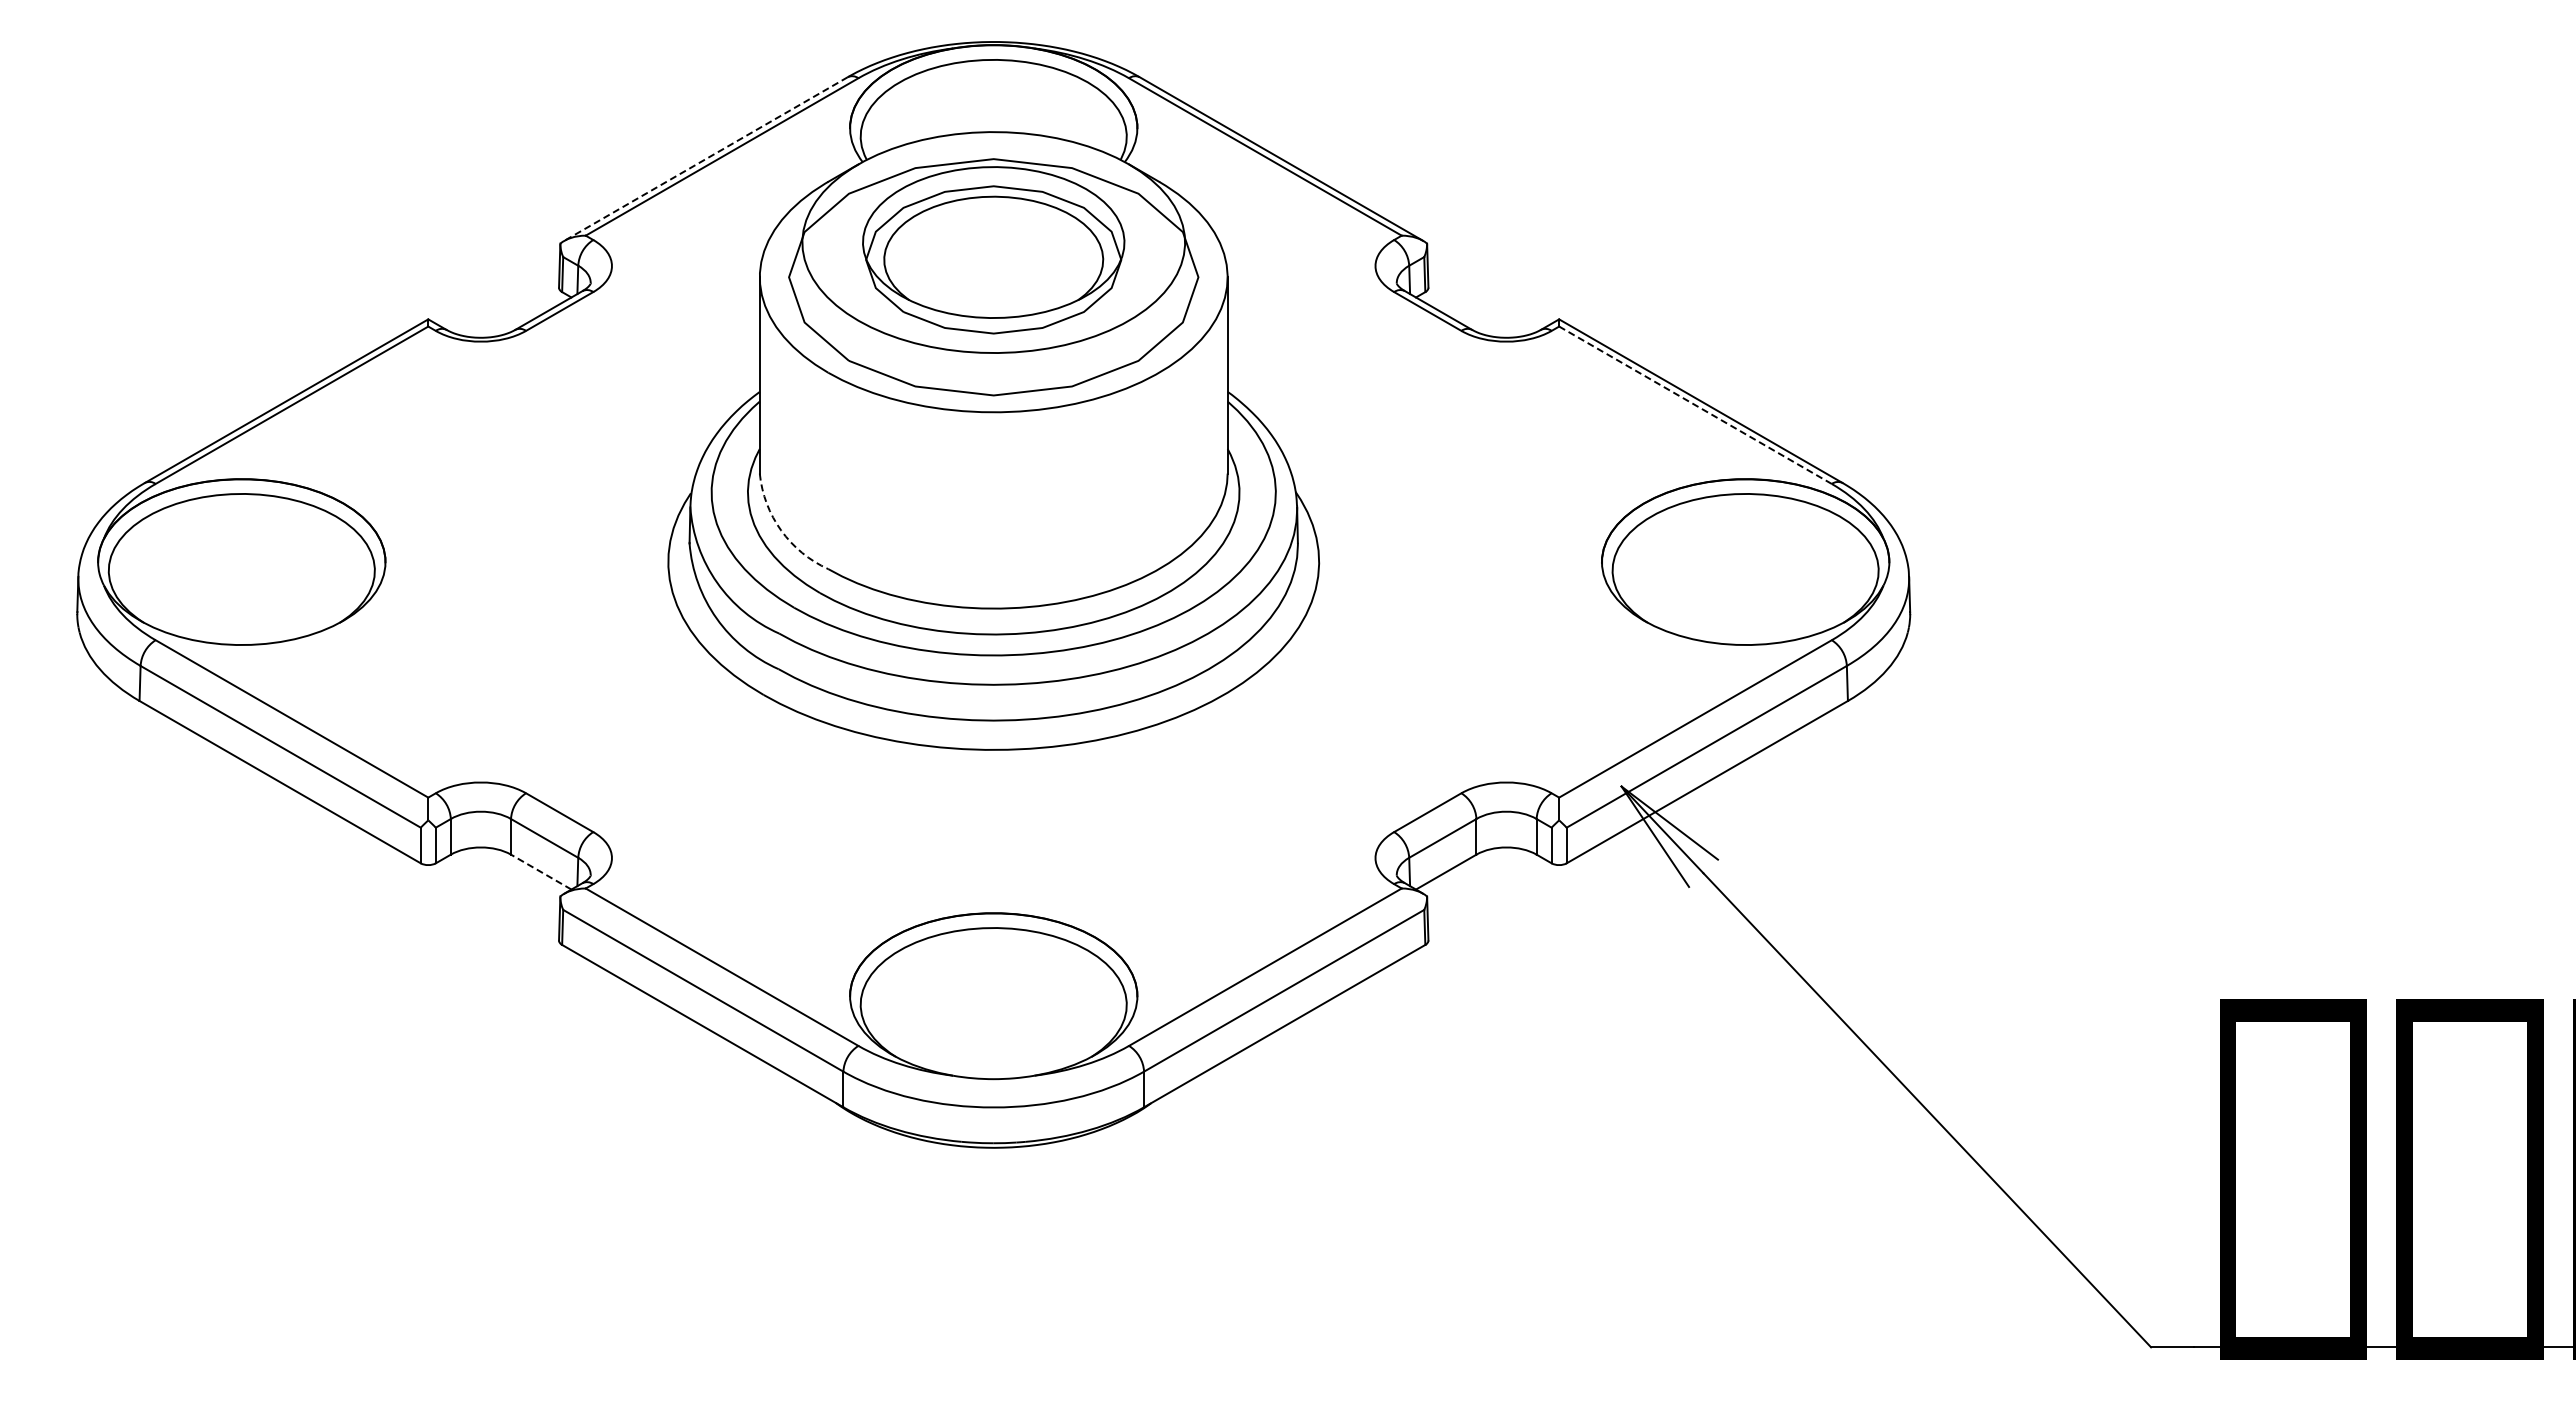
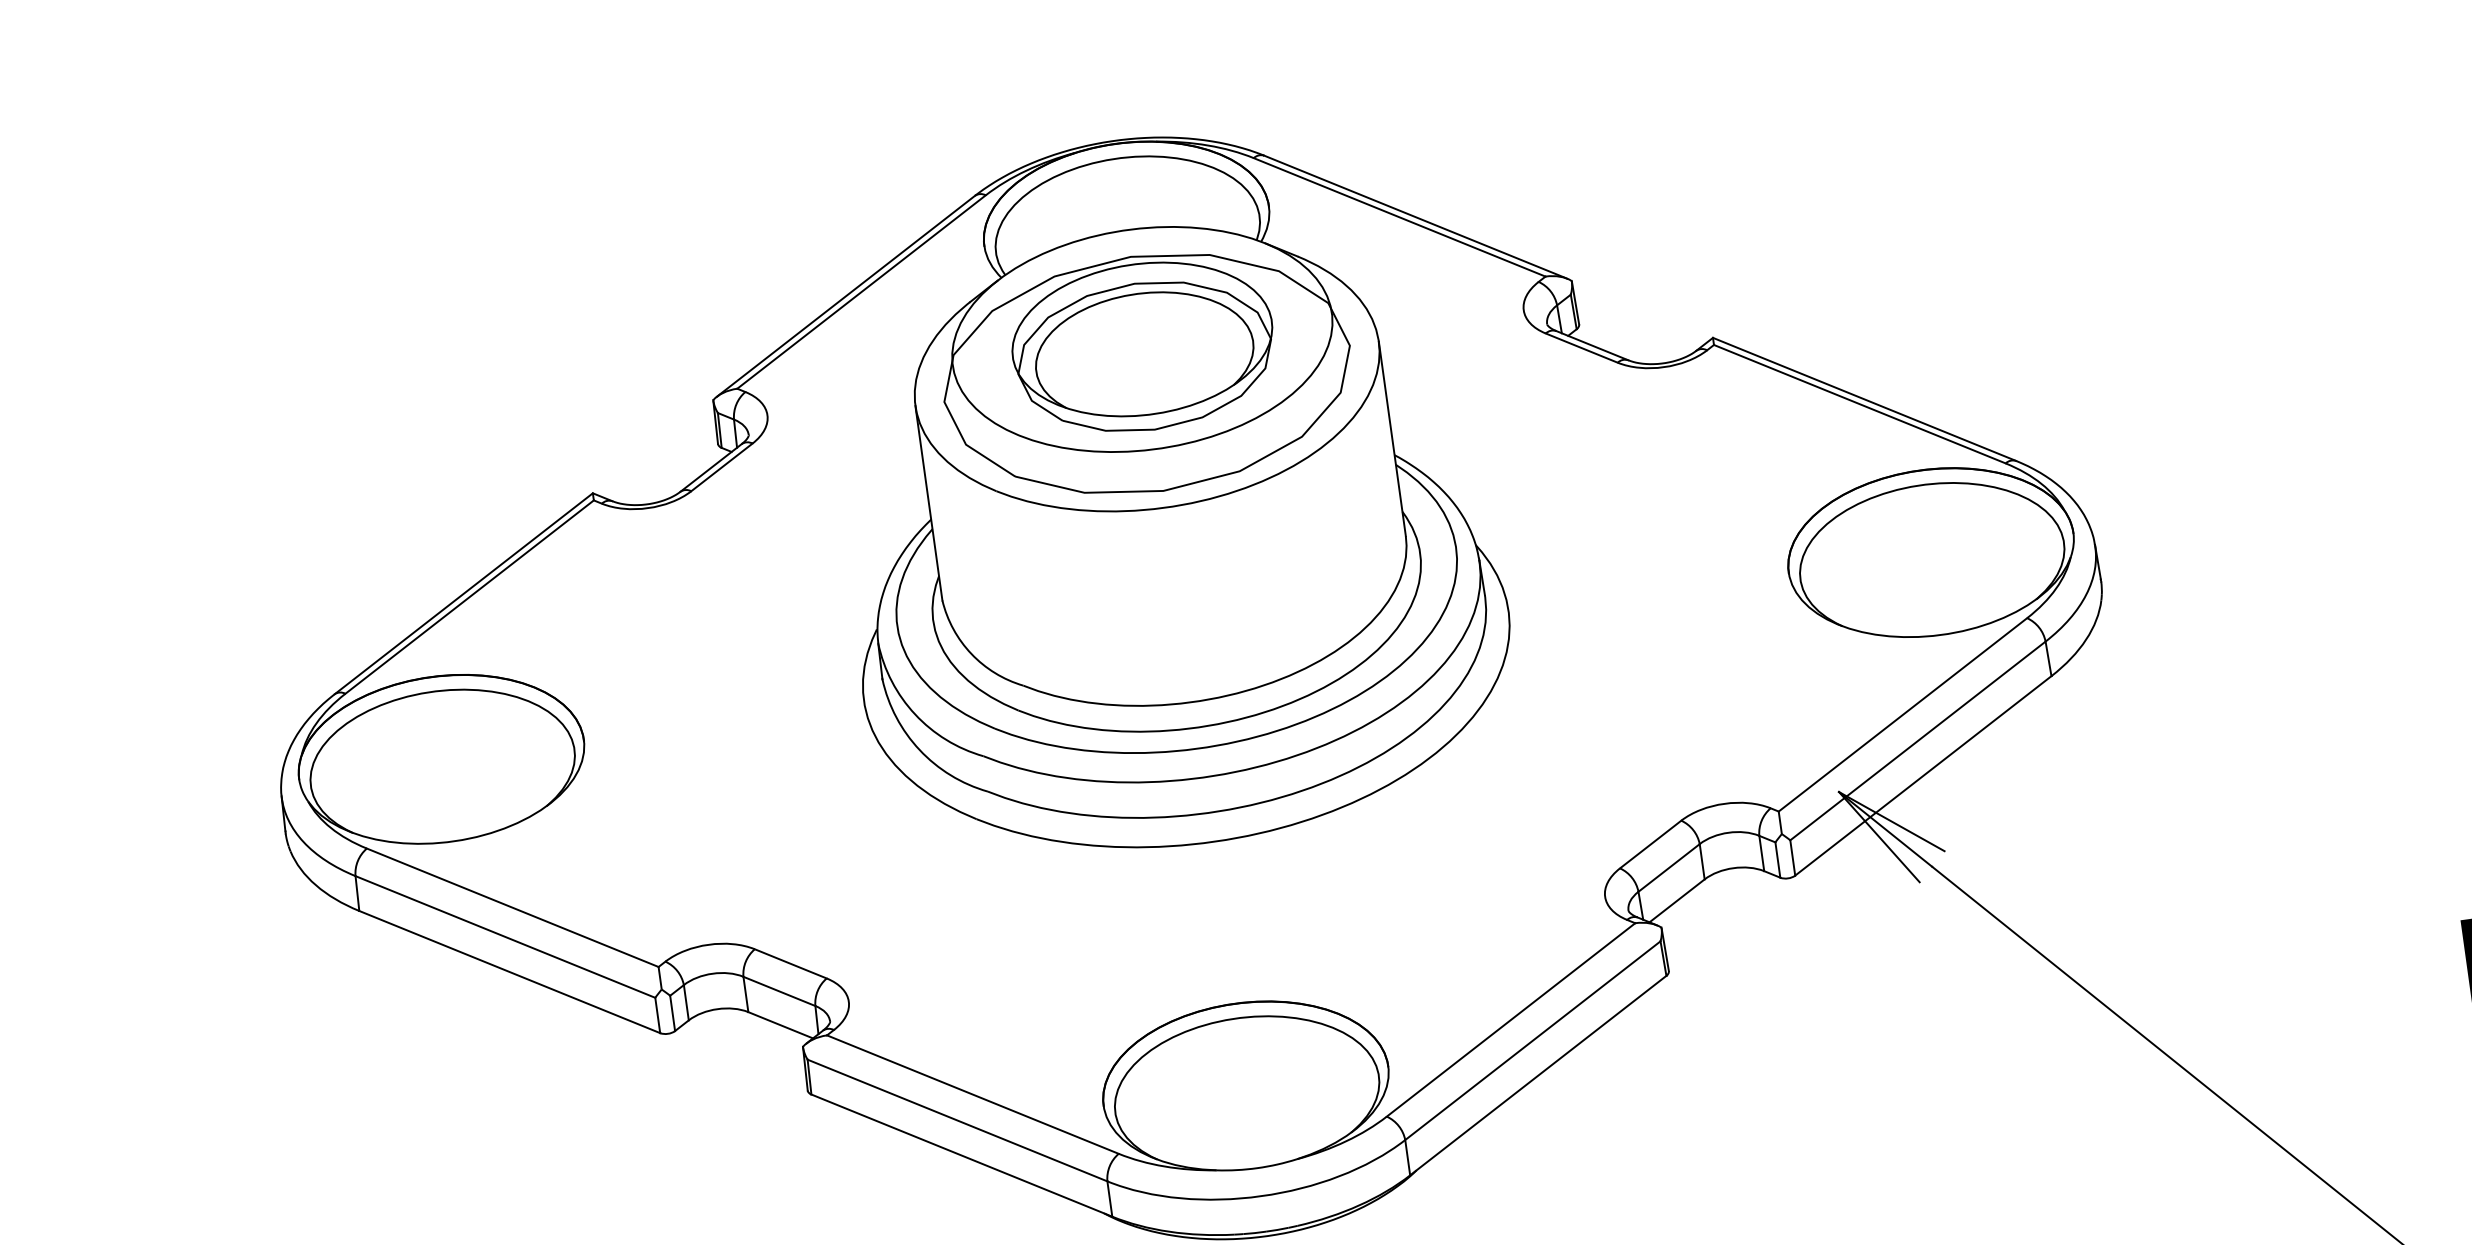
line: (706, 158) -> (846, 295), dashed -> solid
line: (1695, 405) -> (1859, 404), dashed -> solid
arc: (781, 530) -> (971, 653), dashed -> solid
line: (541, 872) -> (781, 1025), dashed -> solid

